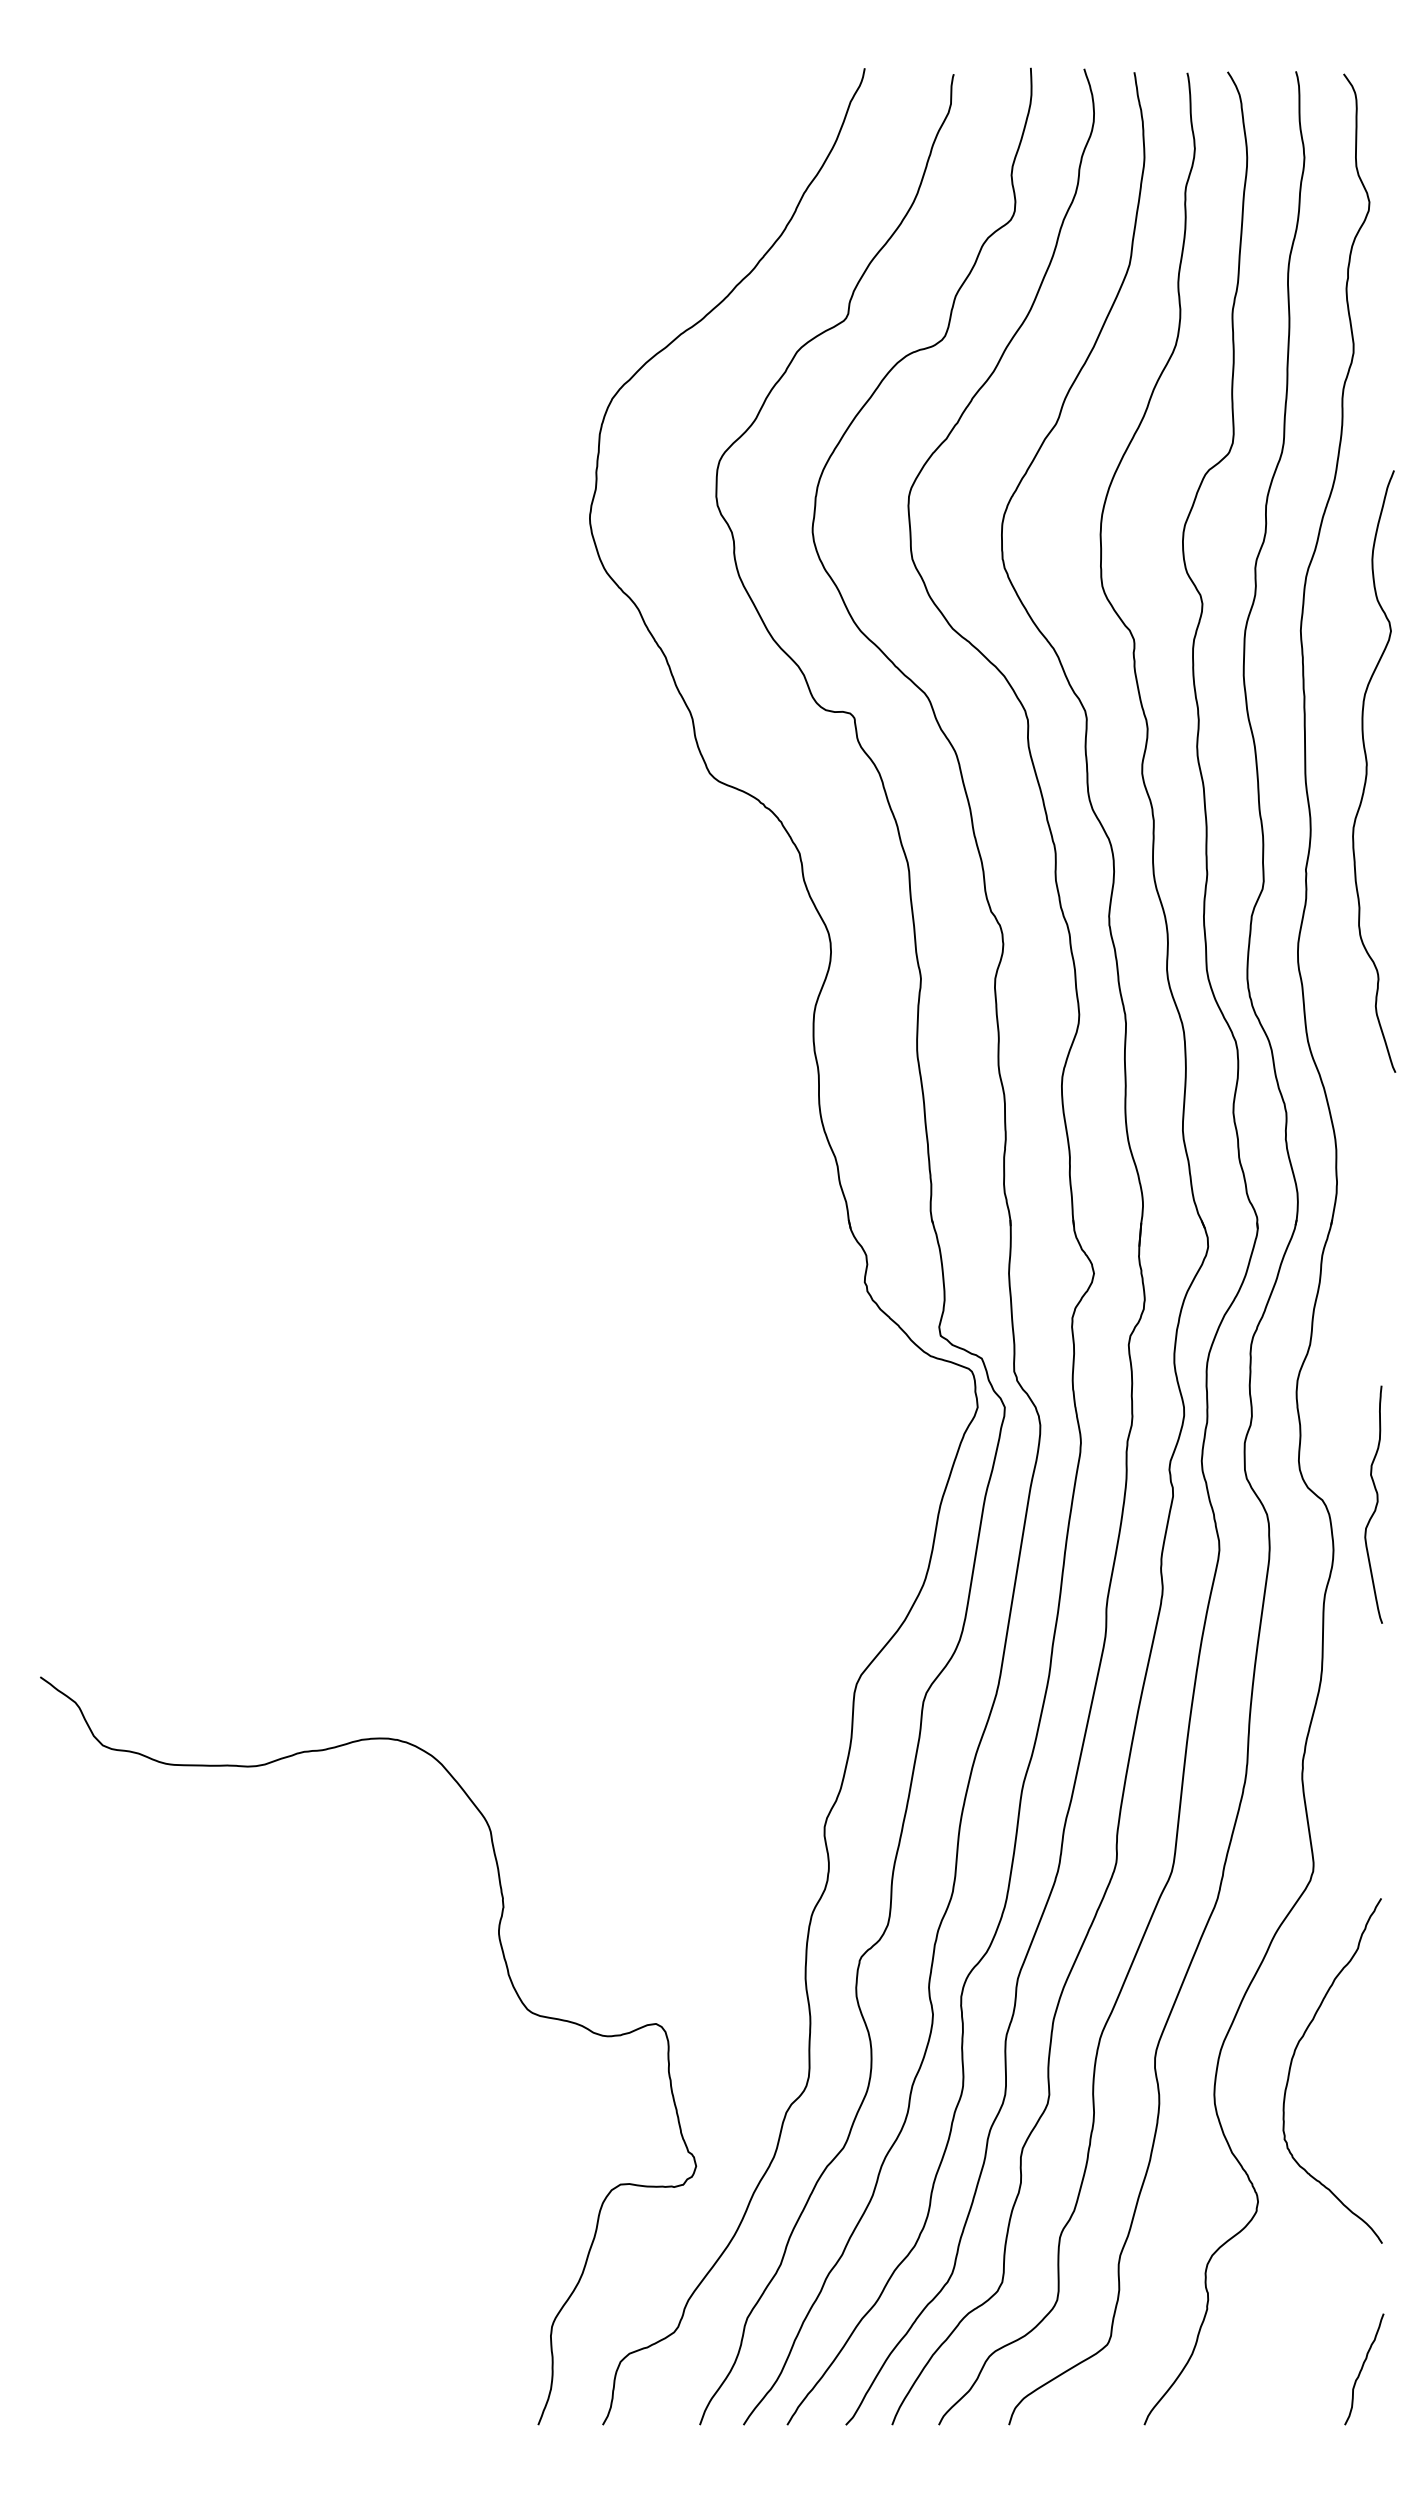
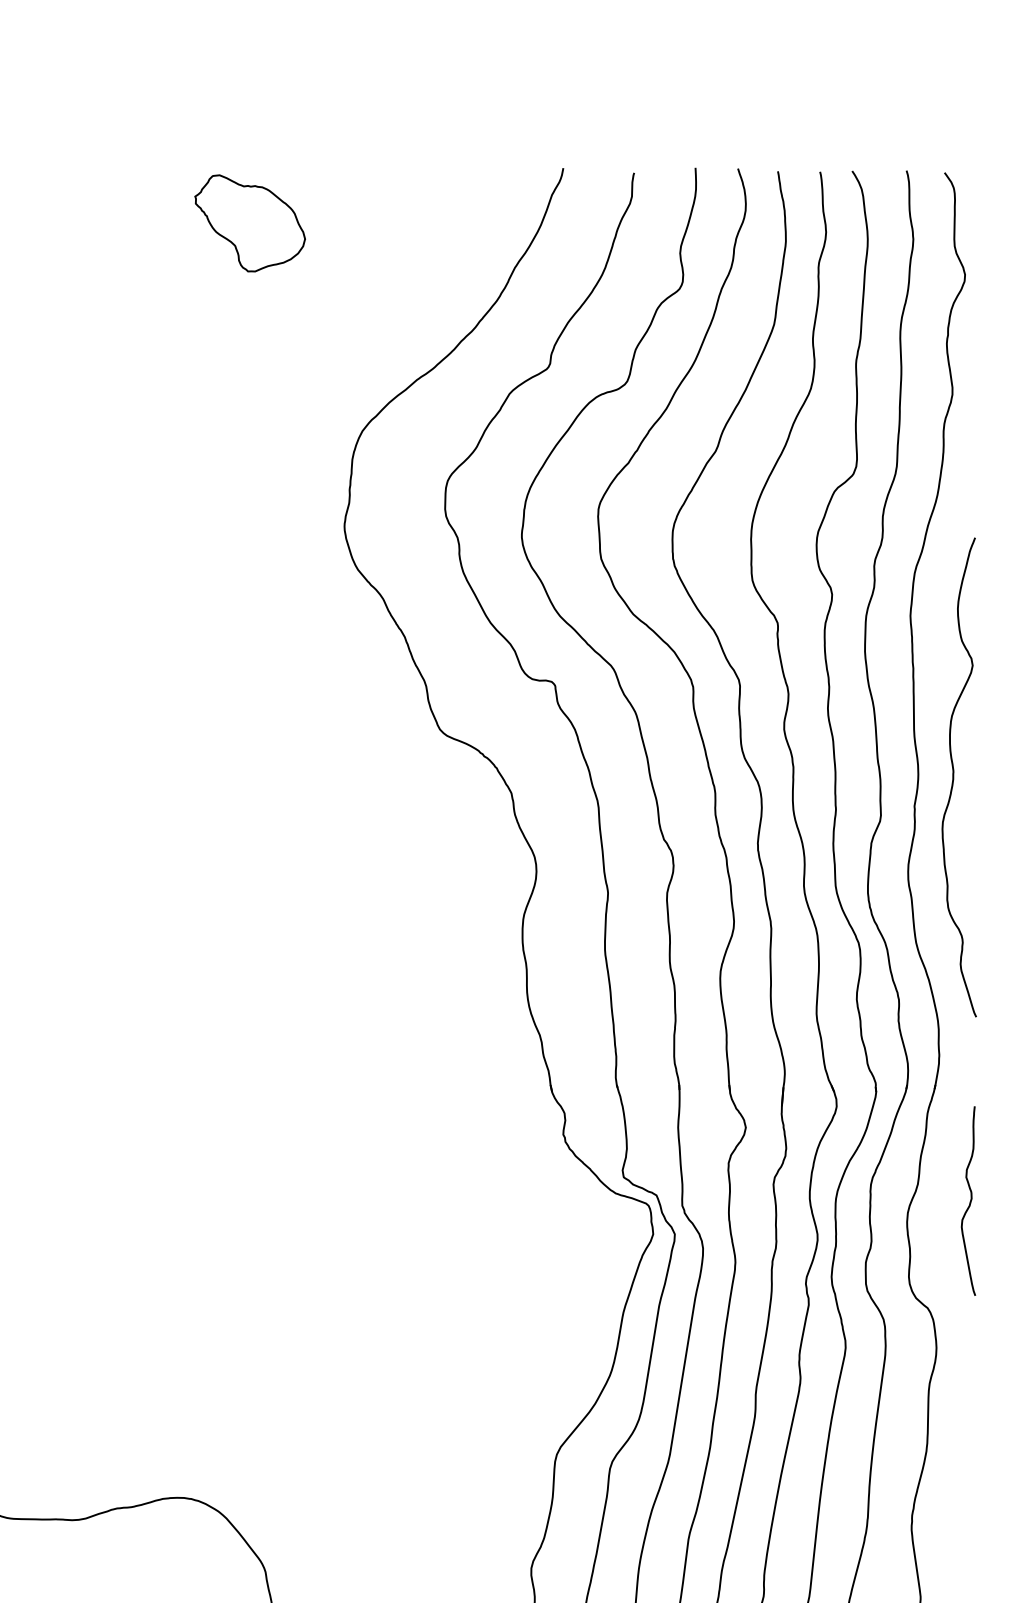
part: (471, 137) -> (250, 223), added
curve: (1367, 771) -> (954, 777), moved
curve: (1375, 1504) -> (969, 1200), moved

